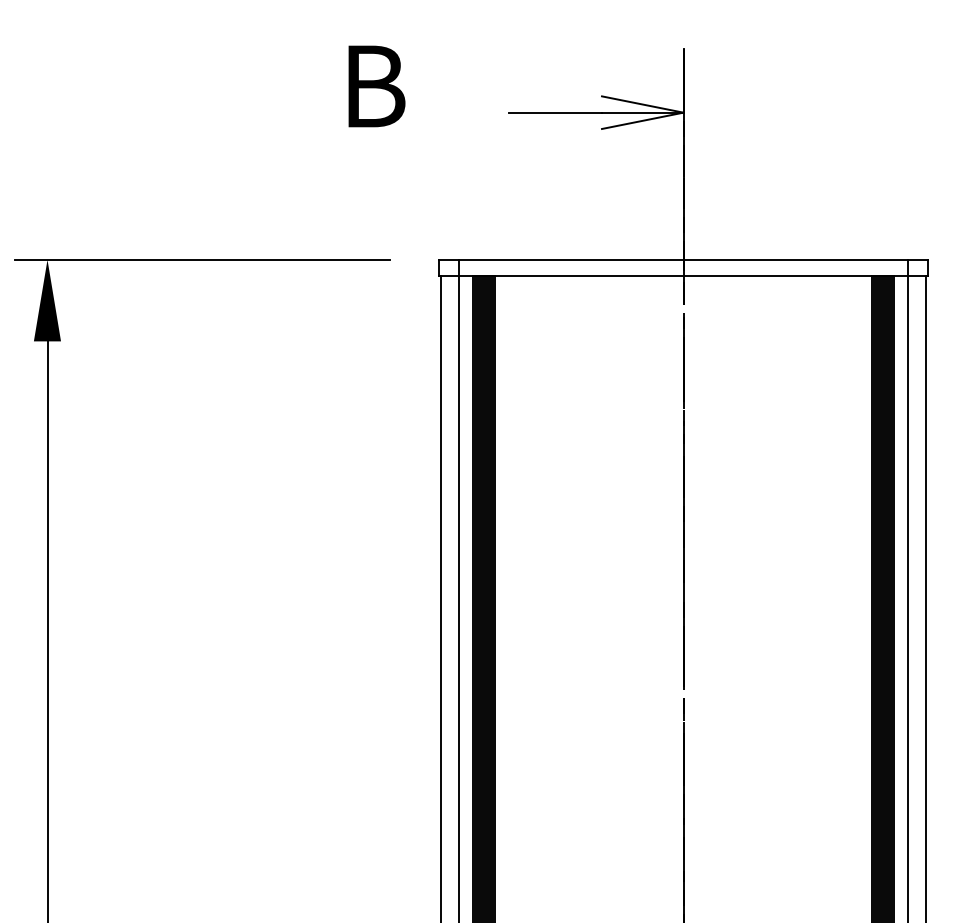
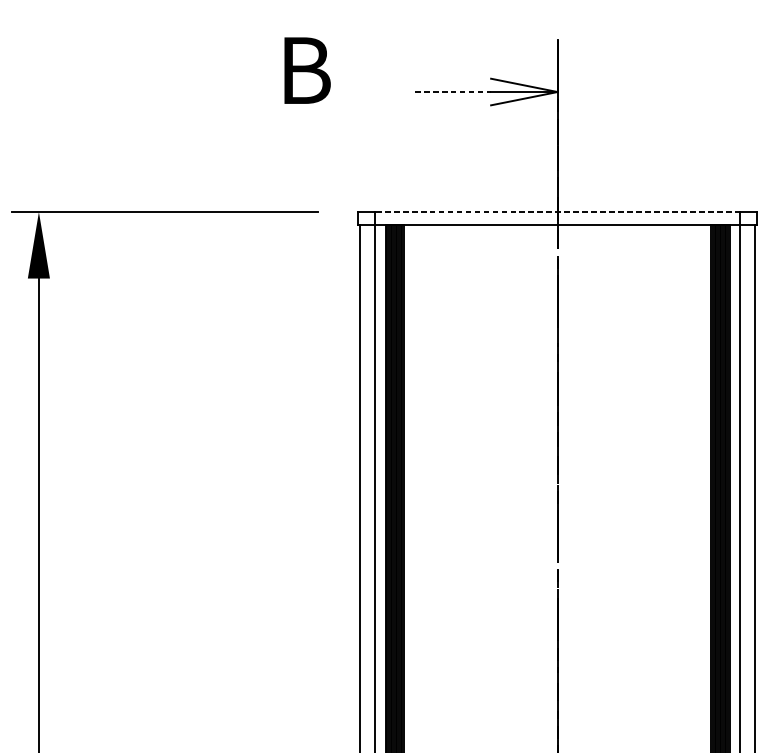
line: (555, 112) -> (453, 91), solid -> dashed
line: (683, 259) -> (557, 211), solid -> dashed

